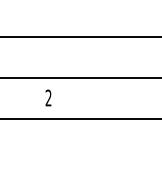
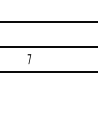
text: (48, 98) -> (29, 59), 2 -> 7

